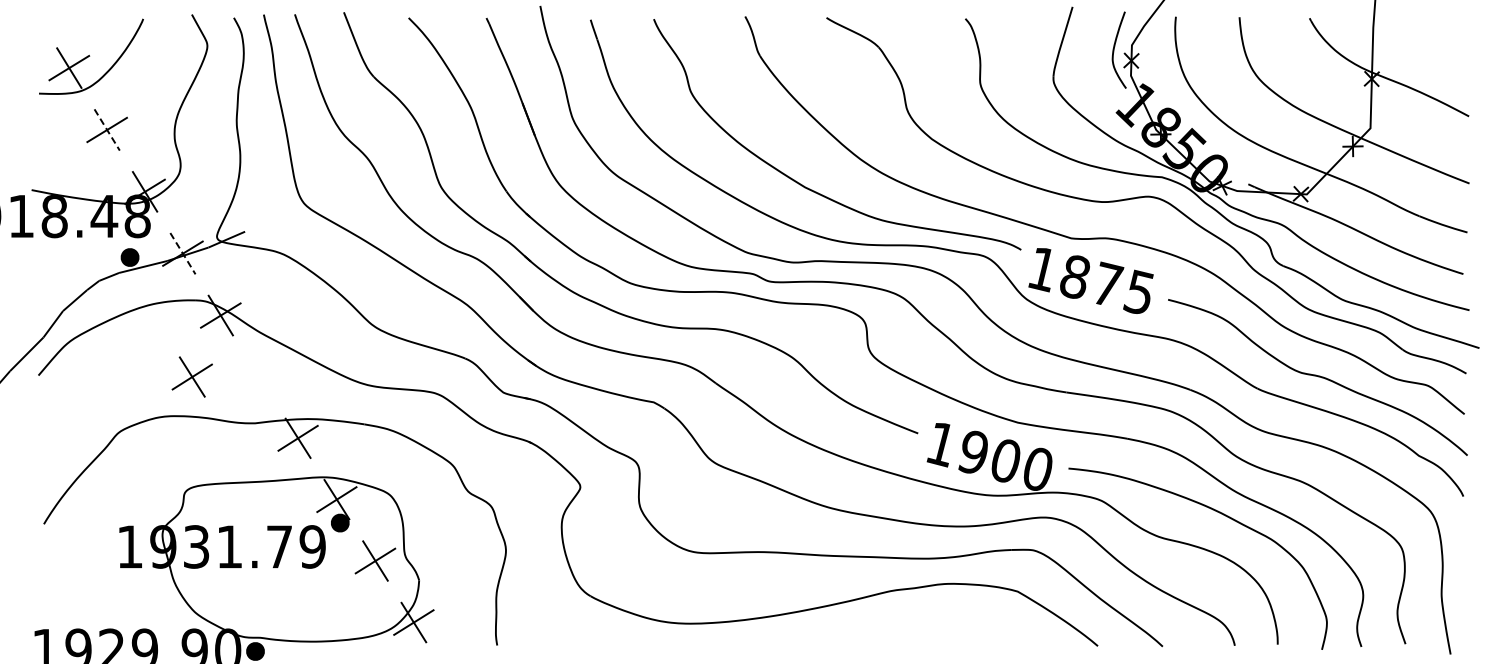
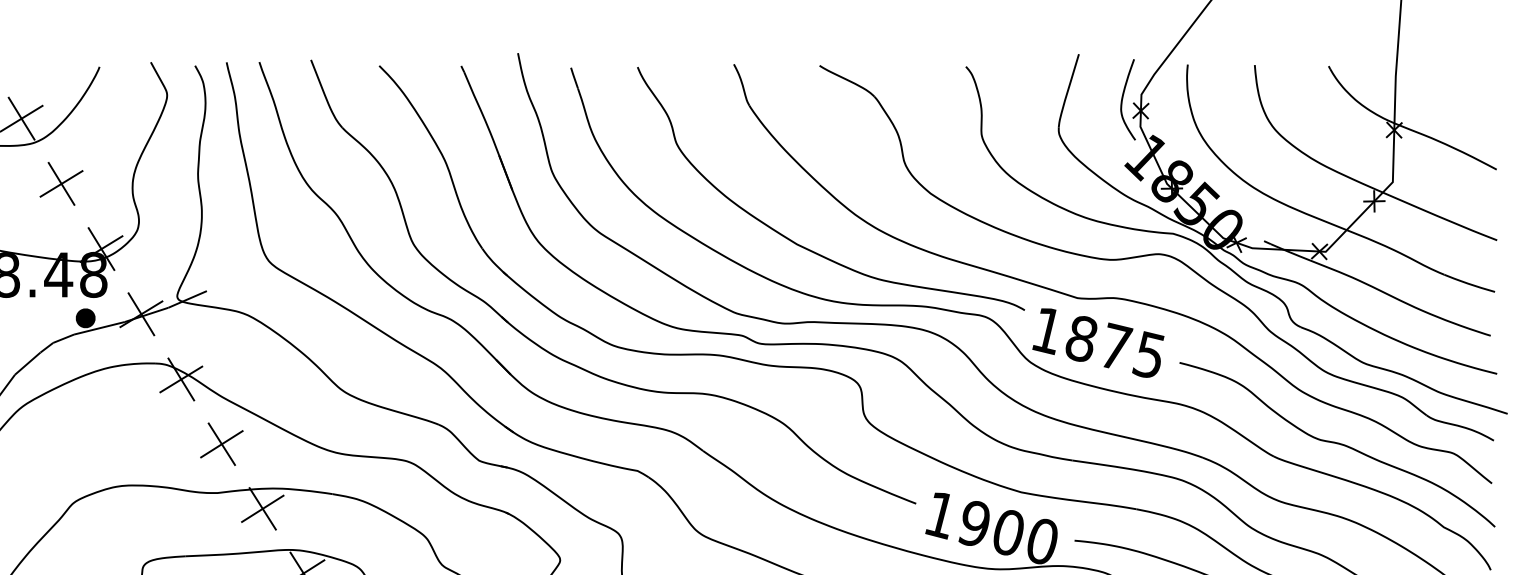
line: (107, 130) -> (61, 184), dashed -> solid
line: (182, 253) -> (140, 314), dashed -> solid
part: (191, 376) -> (221, 443), moved

